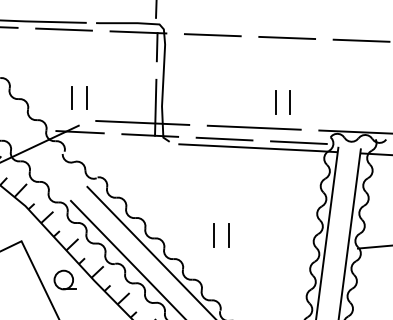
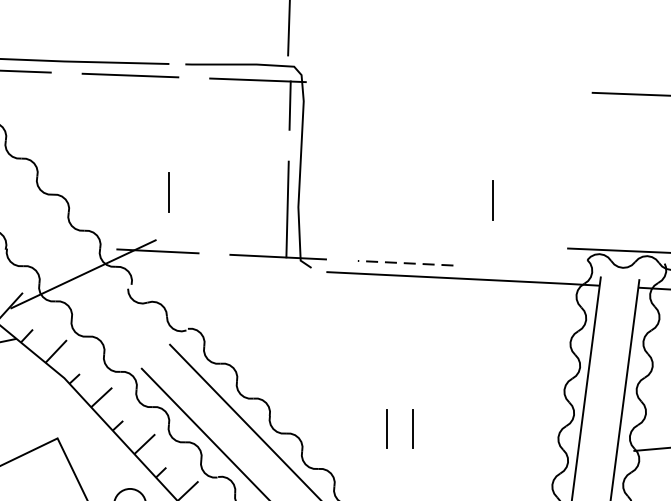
line: (212, 35) -> (384, 85), removed
line: (287, 37) -> (513, 89), removed
line: (71, 97) -> (143, 191), removed
line: (289, 102) -> (516, 200), removed
line: (142, 122) -> (264, 234), removed
line: (253, 127) -> (455, 243), removed
line: (224, 139) -> (405, 263), solid -> dashed
line: (298, 142) -> (532, 269), removed

